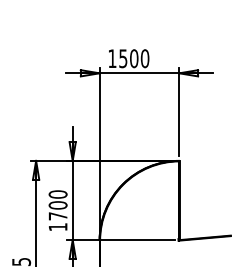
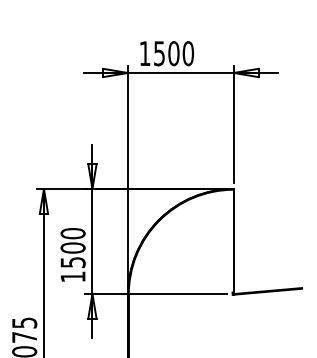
text: (57, 216) -> (72, 262), 1700 -> 1500

